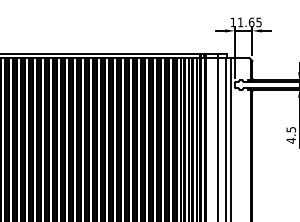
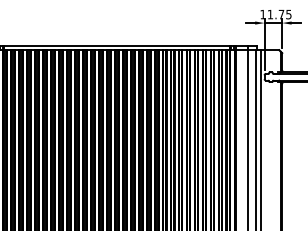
text: (251, 22) -> (281, 14), 11.65 -> 11.75

